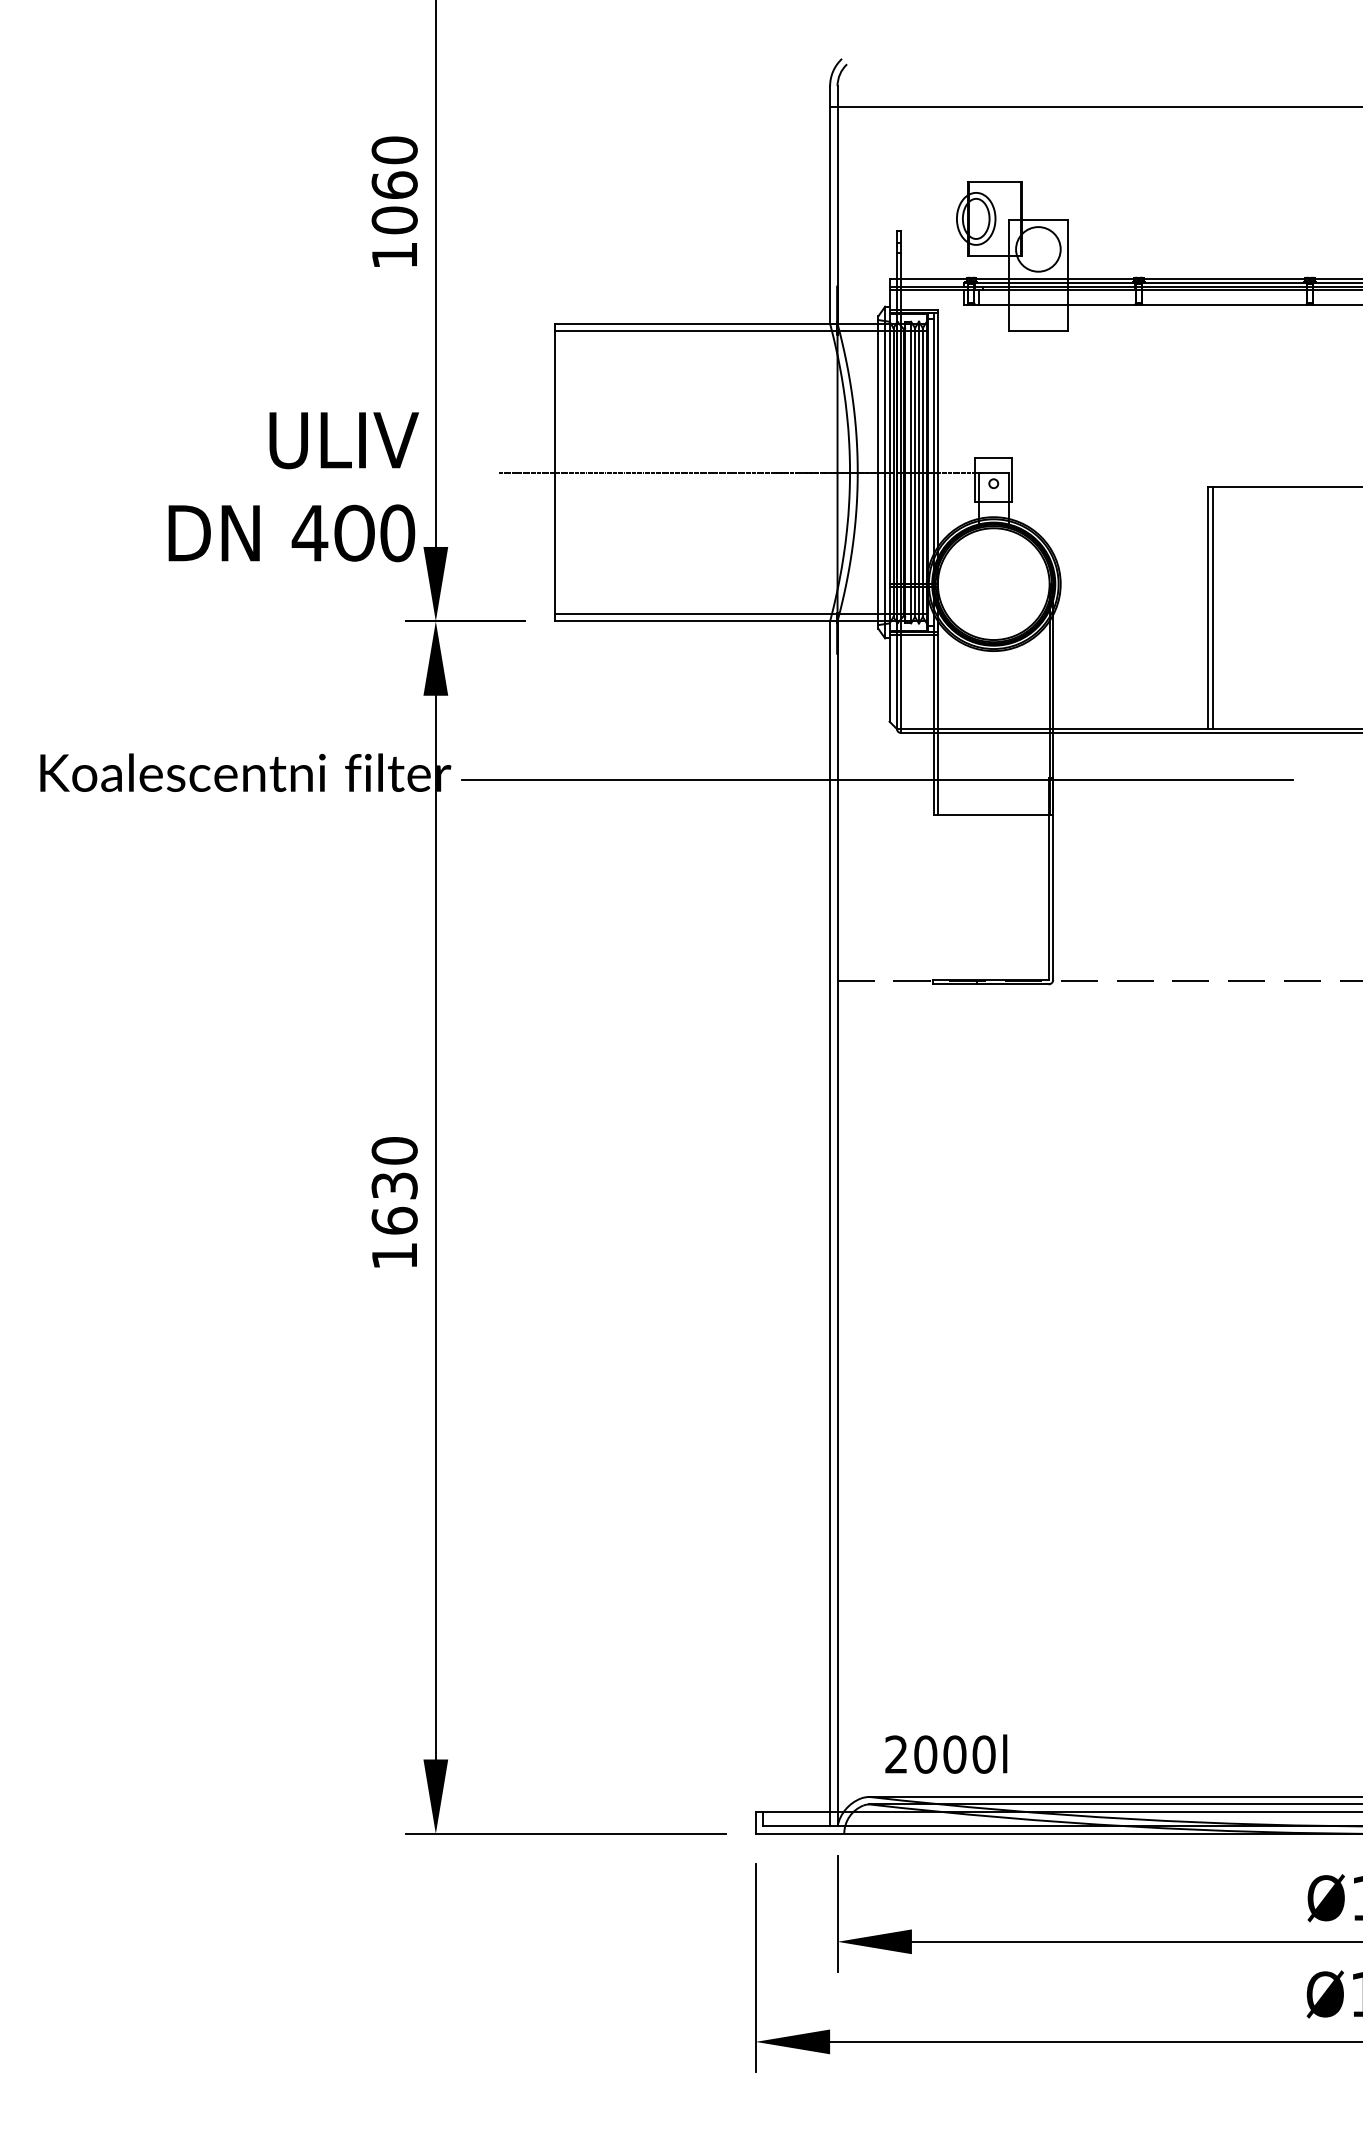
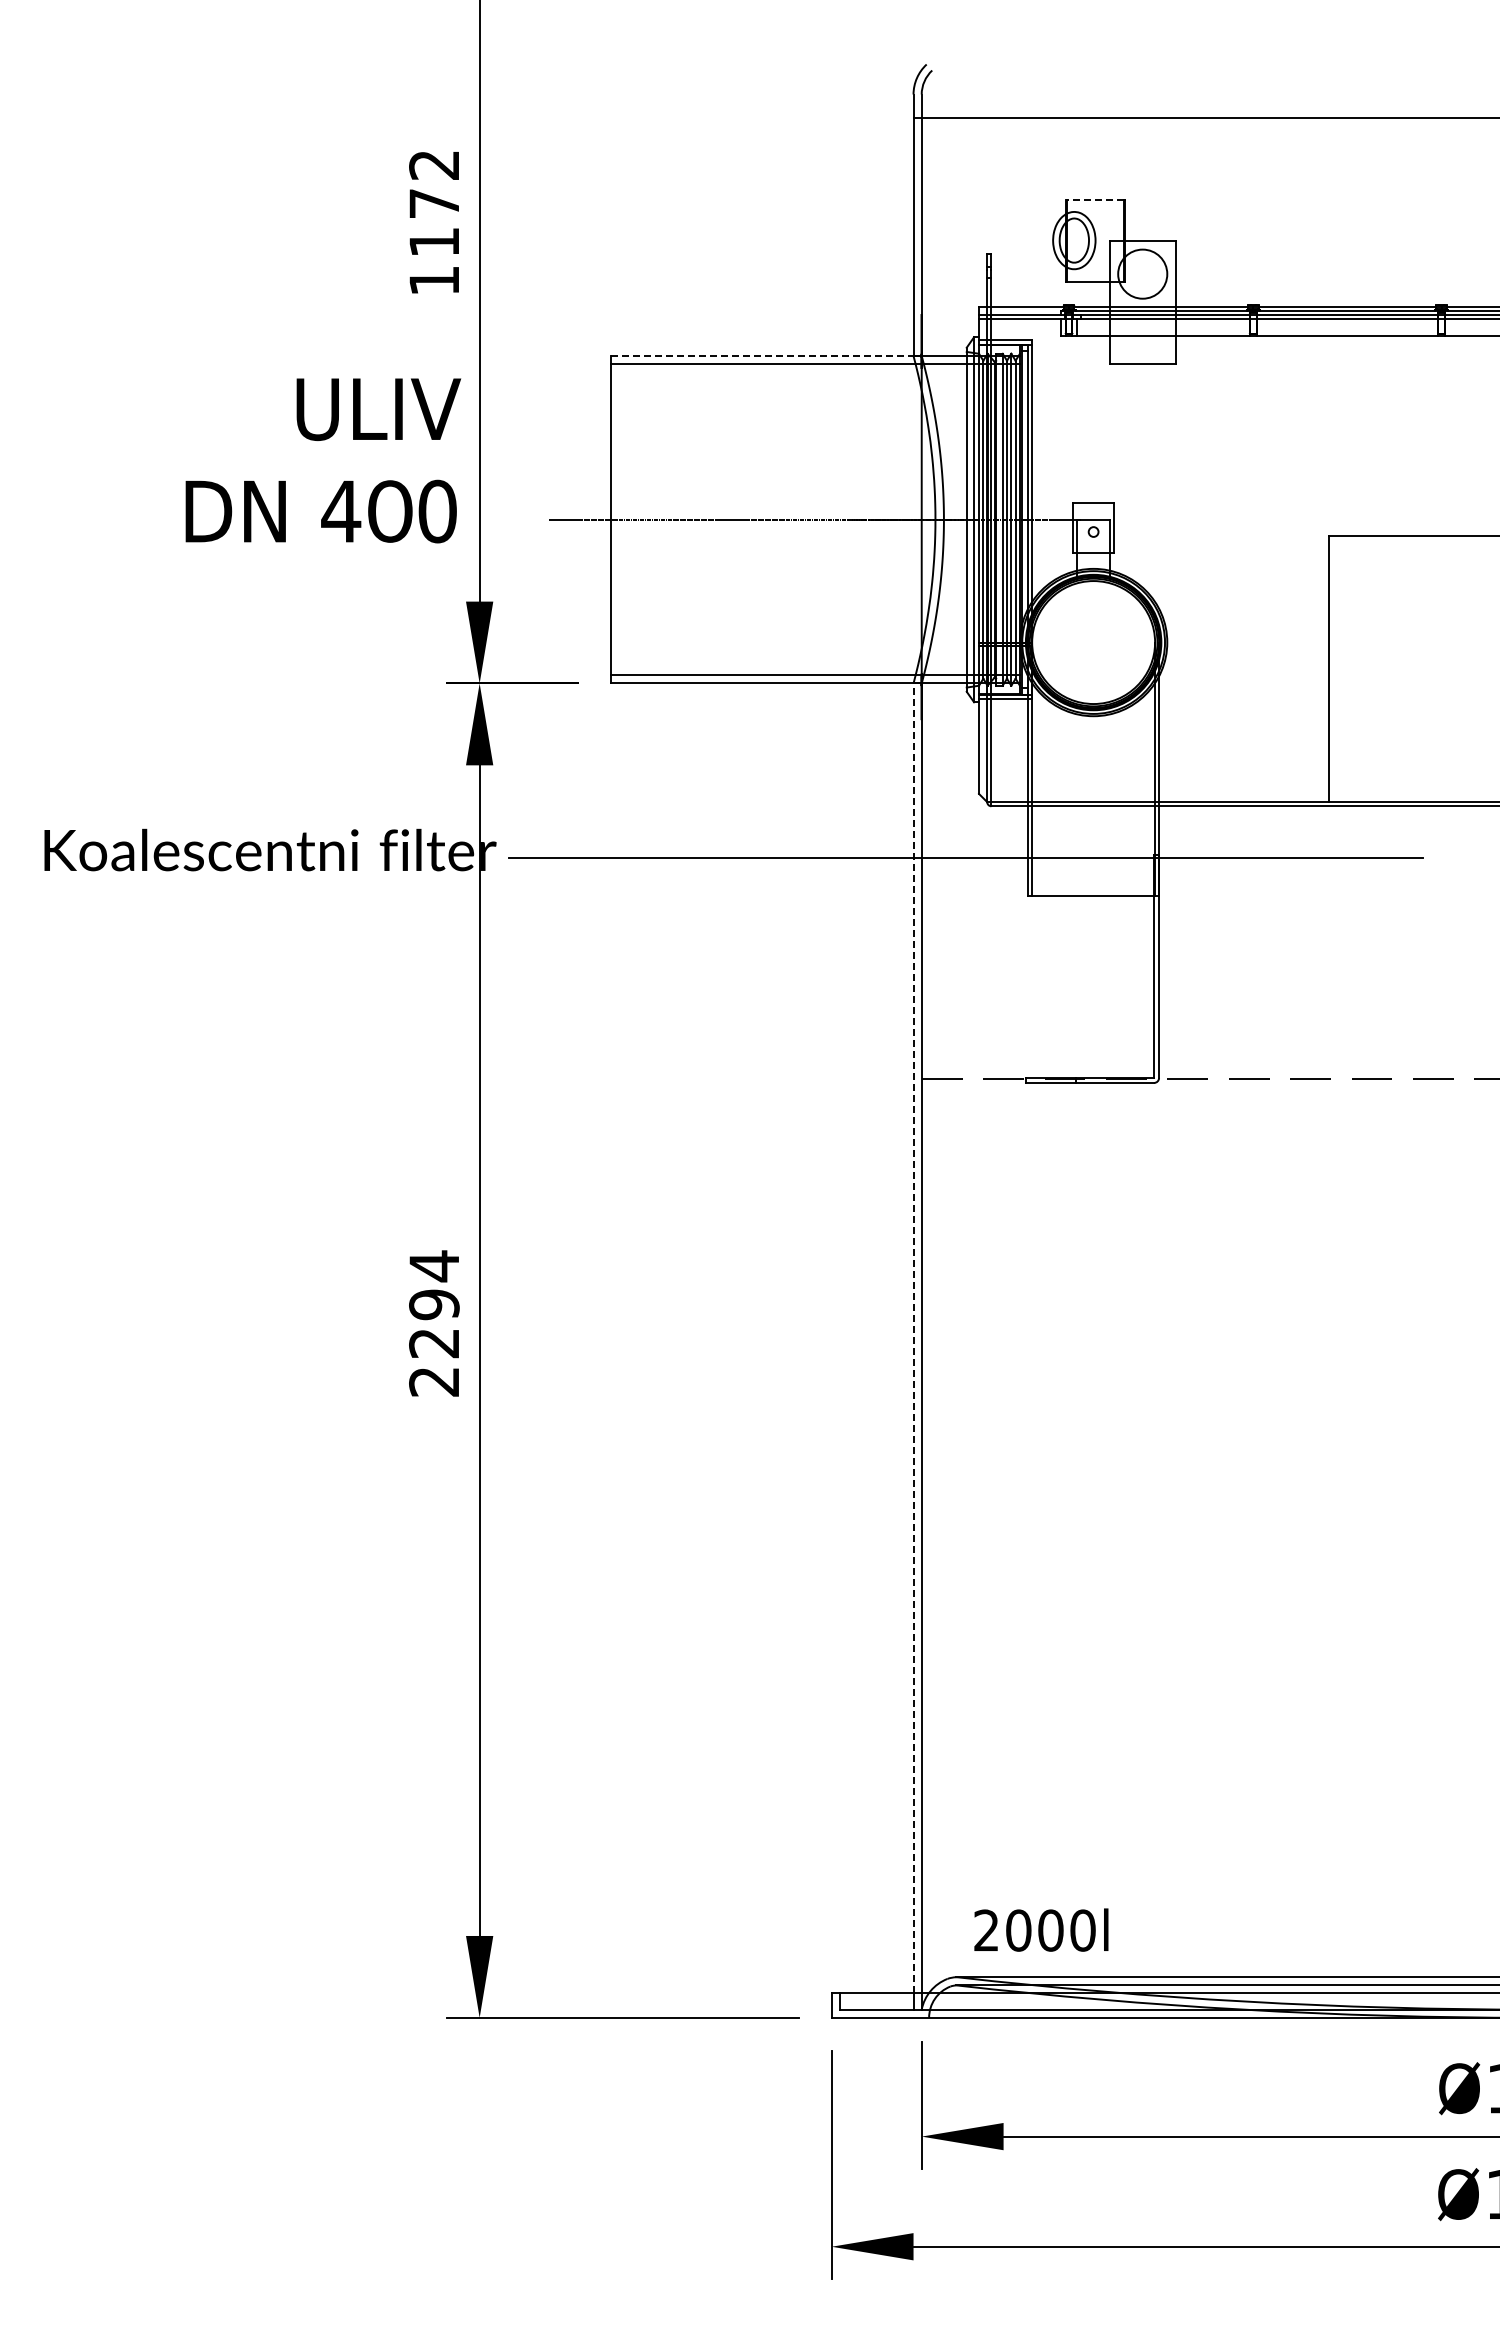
line: (994, 181) -> (1094, 199), solid -> dashed
text: (394, 185) -> (434, 203), 1060 -> 1172
line: (692, 324) -> (762, 356), solid -> dashed
text: (293, 486) -> (323, 460), moved
line: (1213, 608) -> (1335, 669), removed
text: (394, 1202) -> (434, 1323), 1630 -> 2294
line: (830, 1216) -> (913, 1338), solid -> dashed

